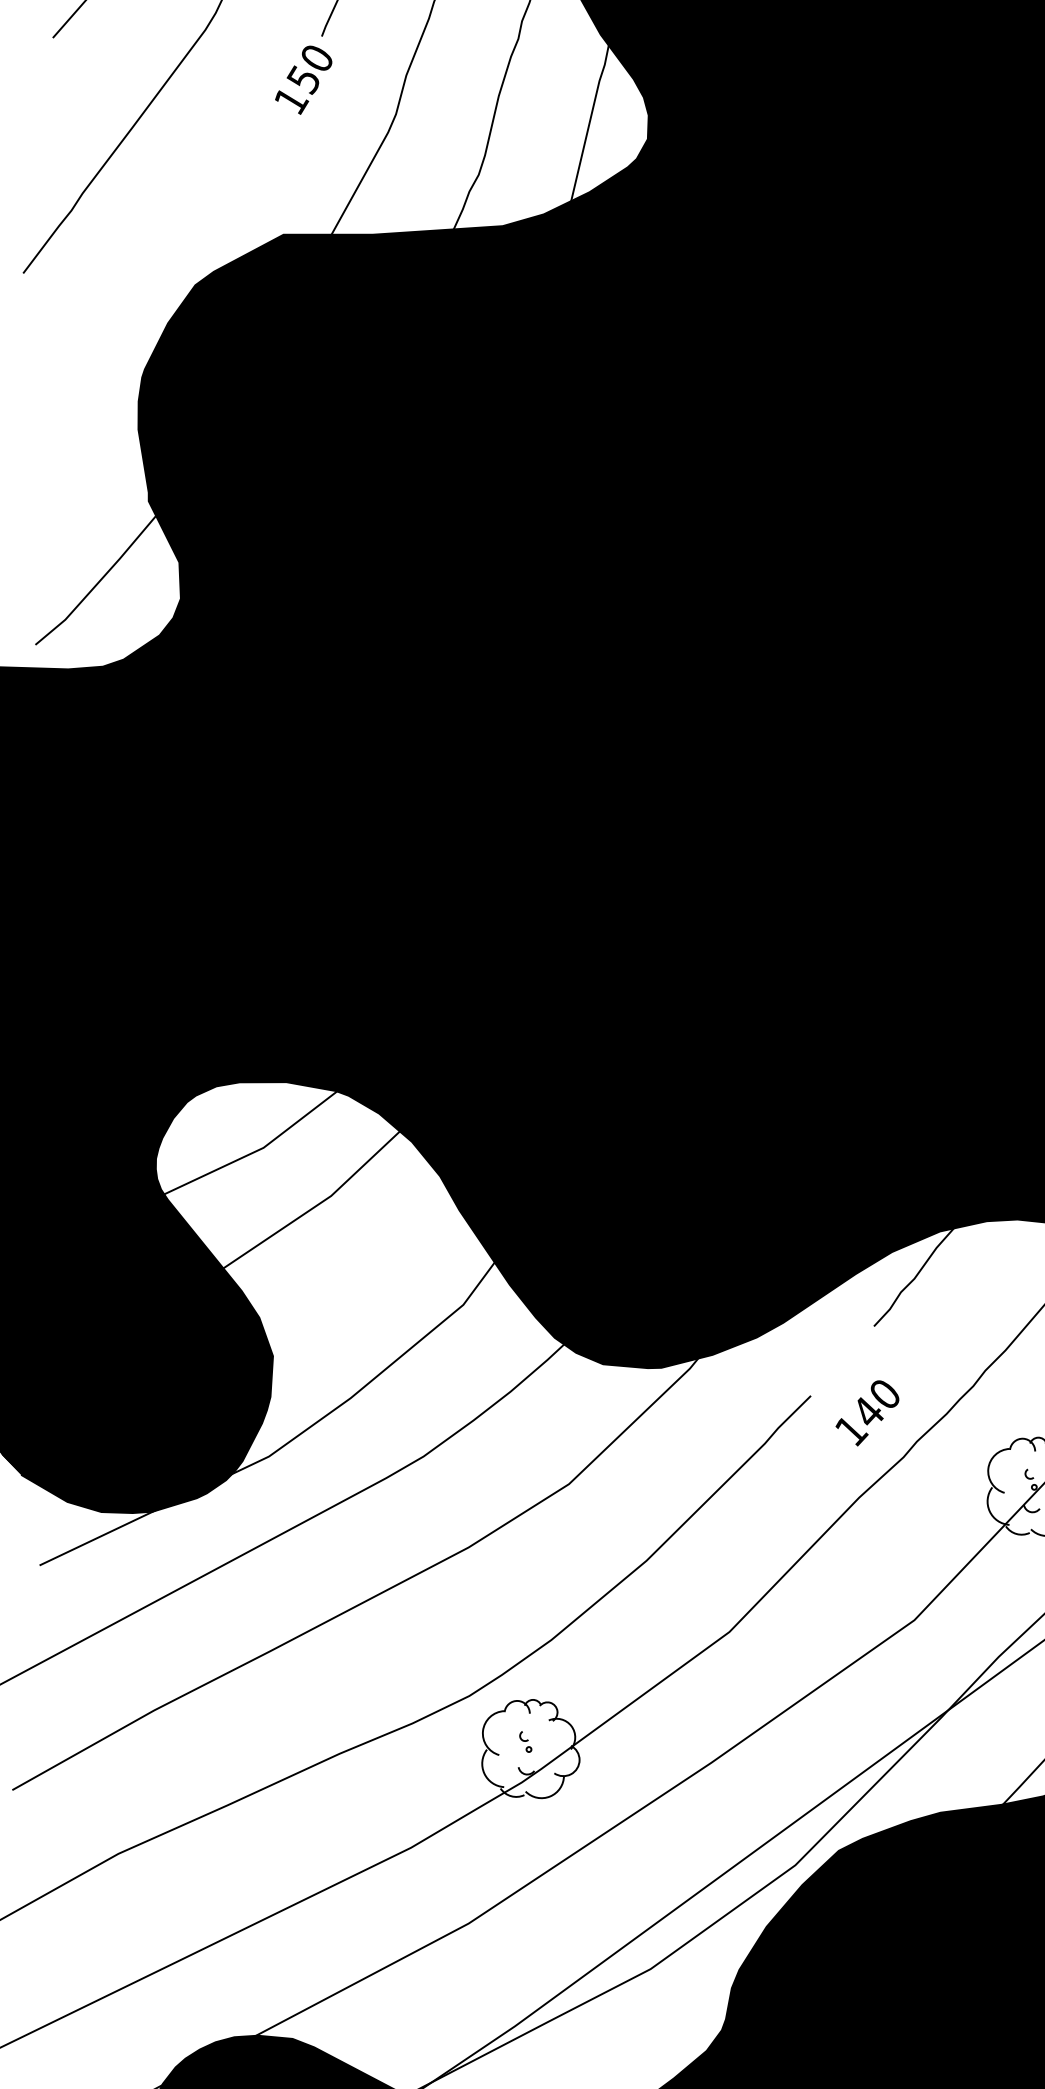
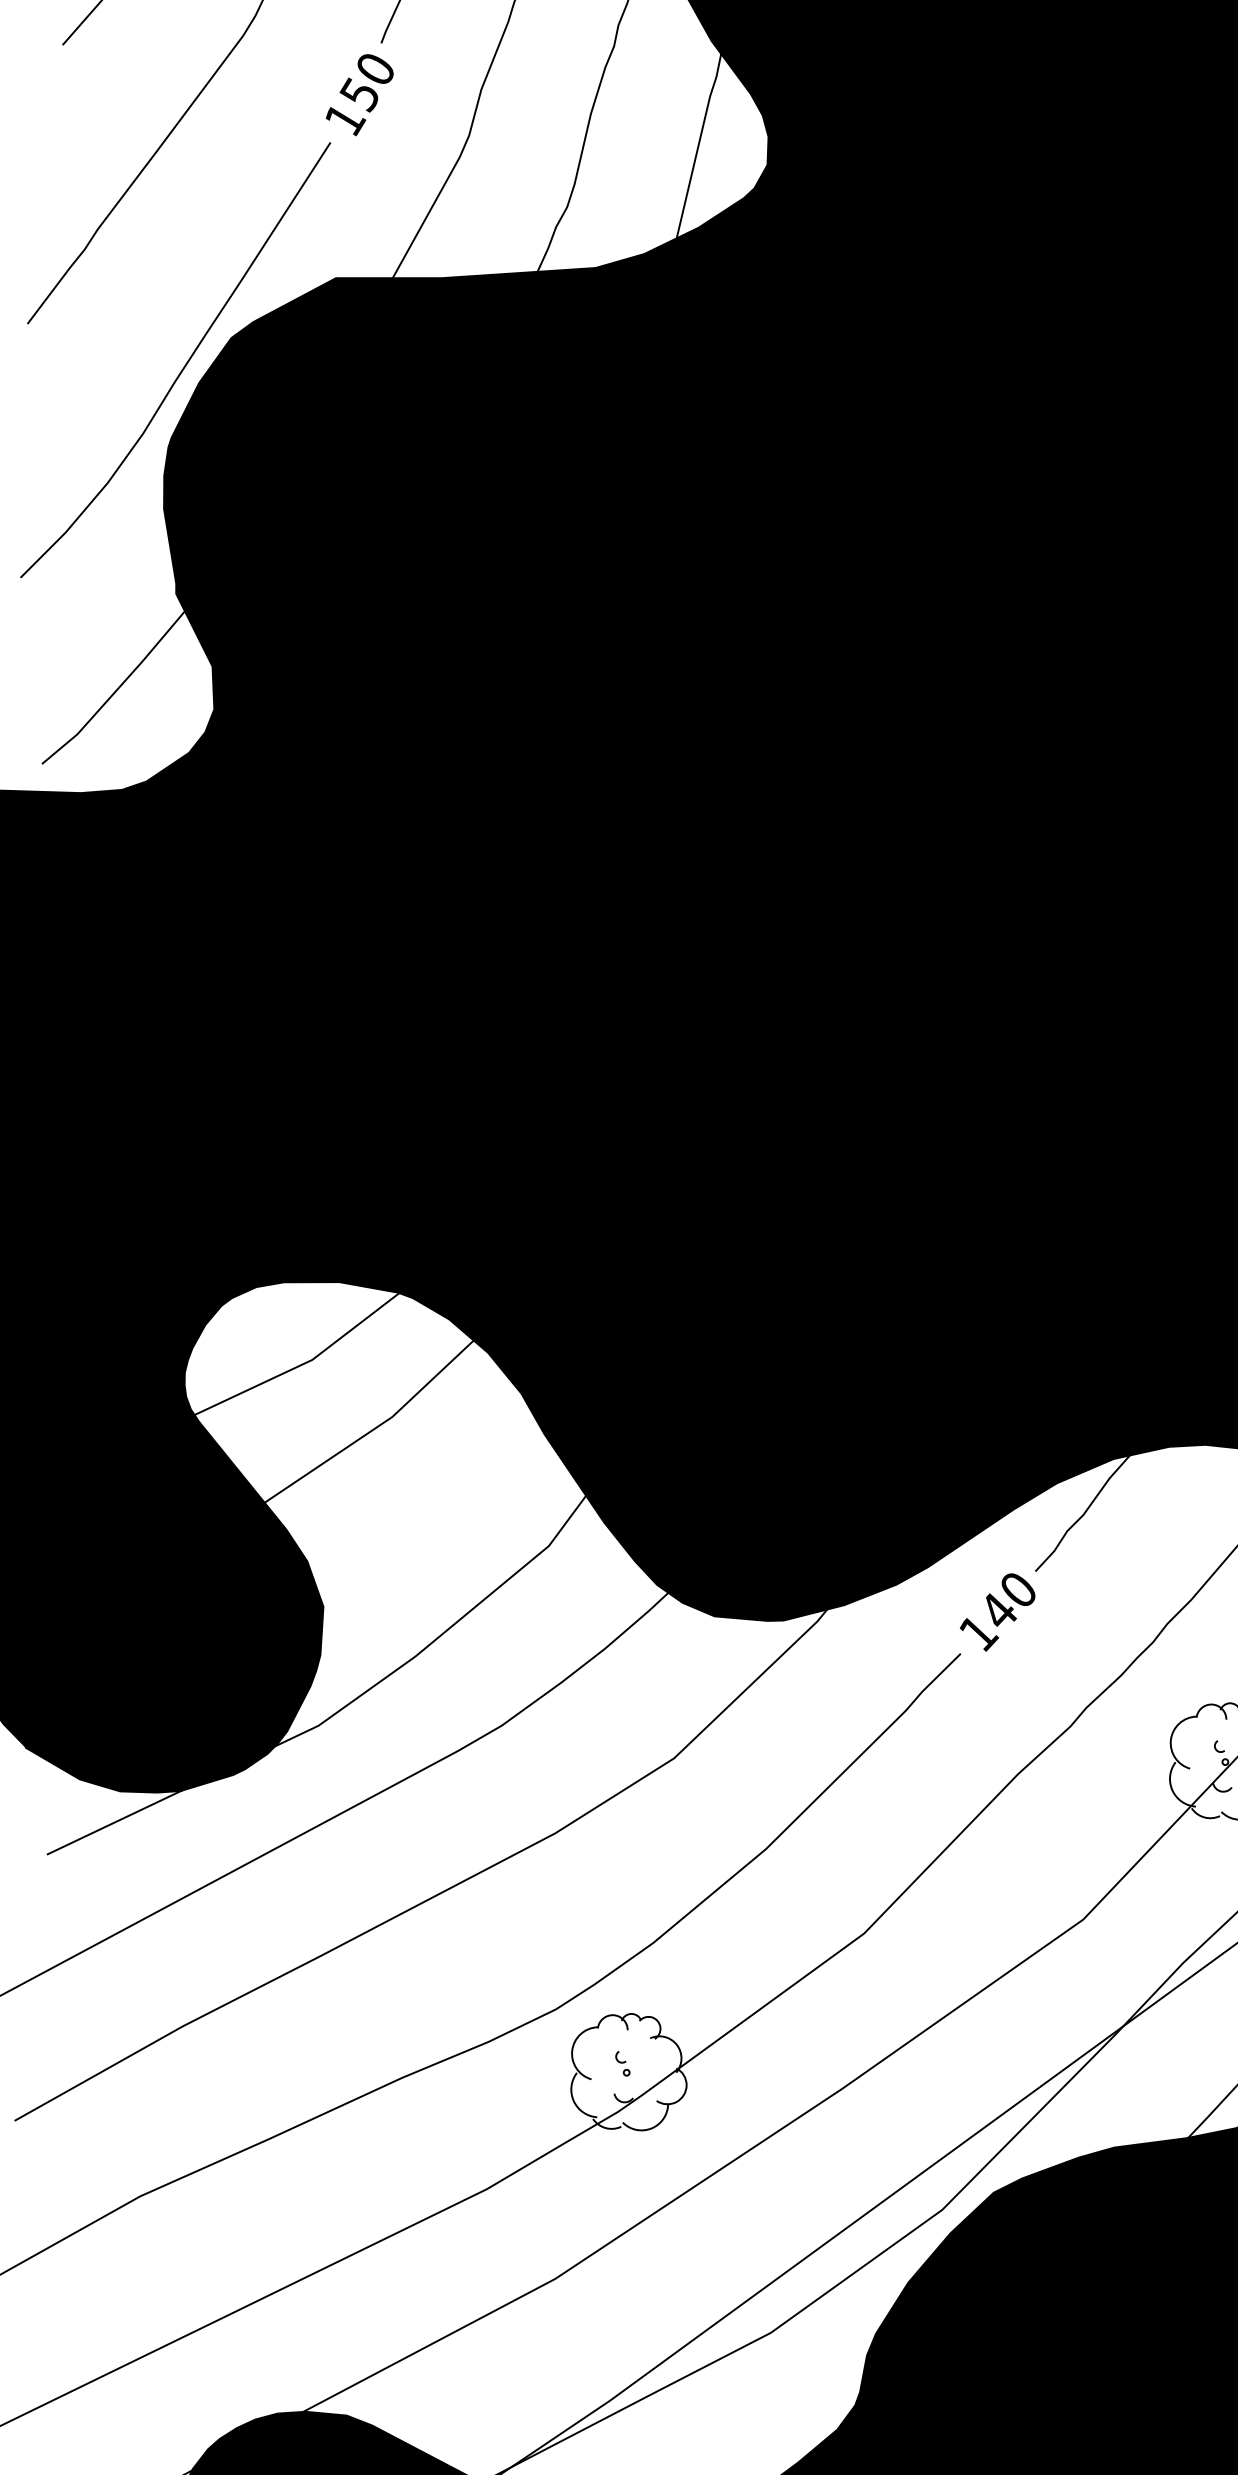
curve: (154, 309) -> (183, 366), added
text: (867, 1413) -> (997, 1612), moved

